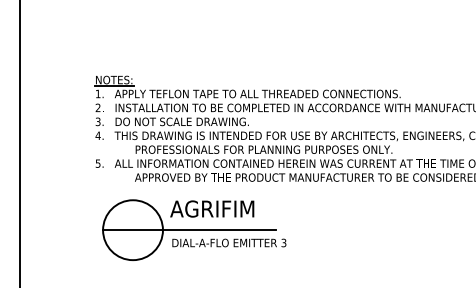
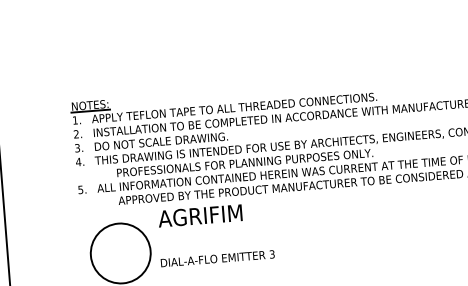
text: (212, 208) -> (200, 215), moved
line: (189, 230) -> (177, 249), removed

